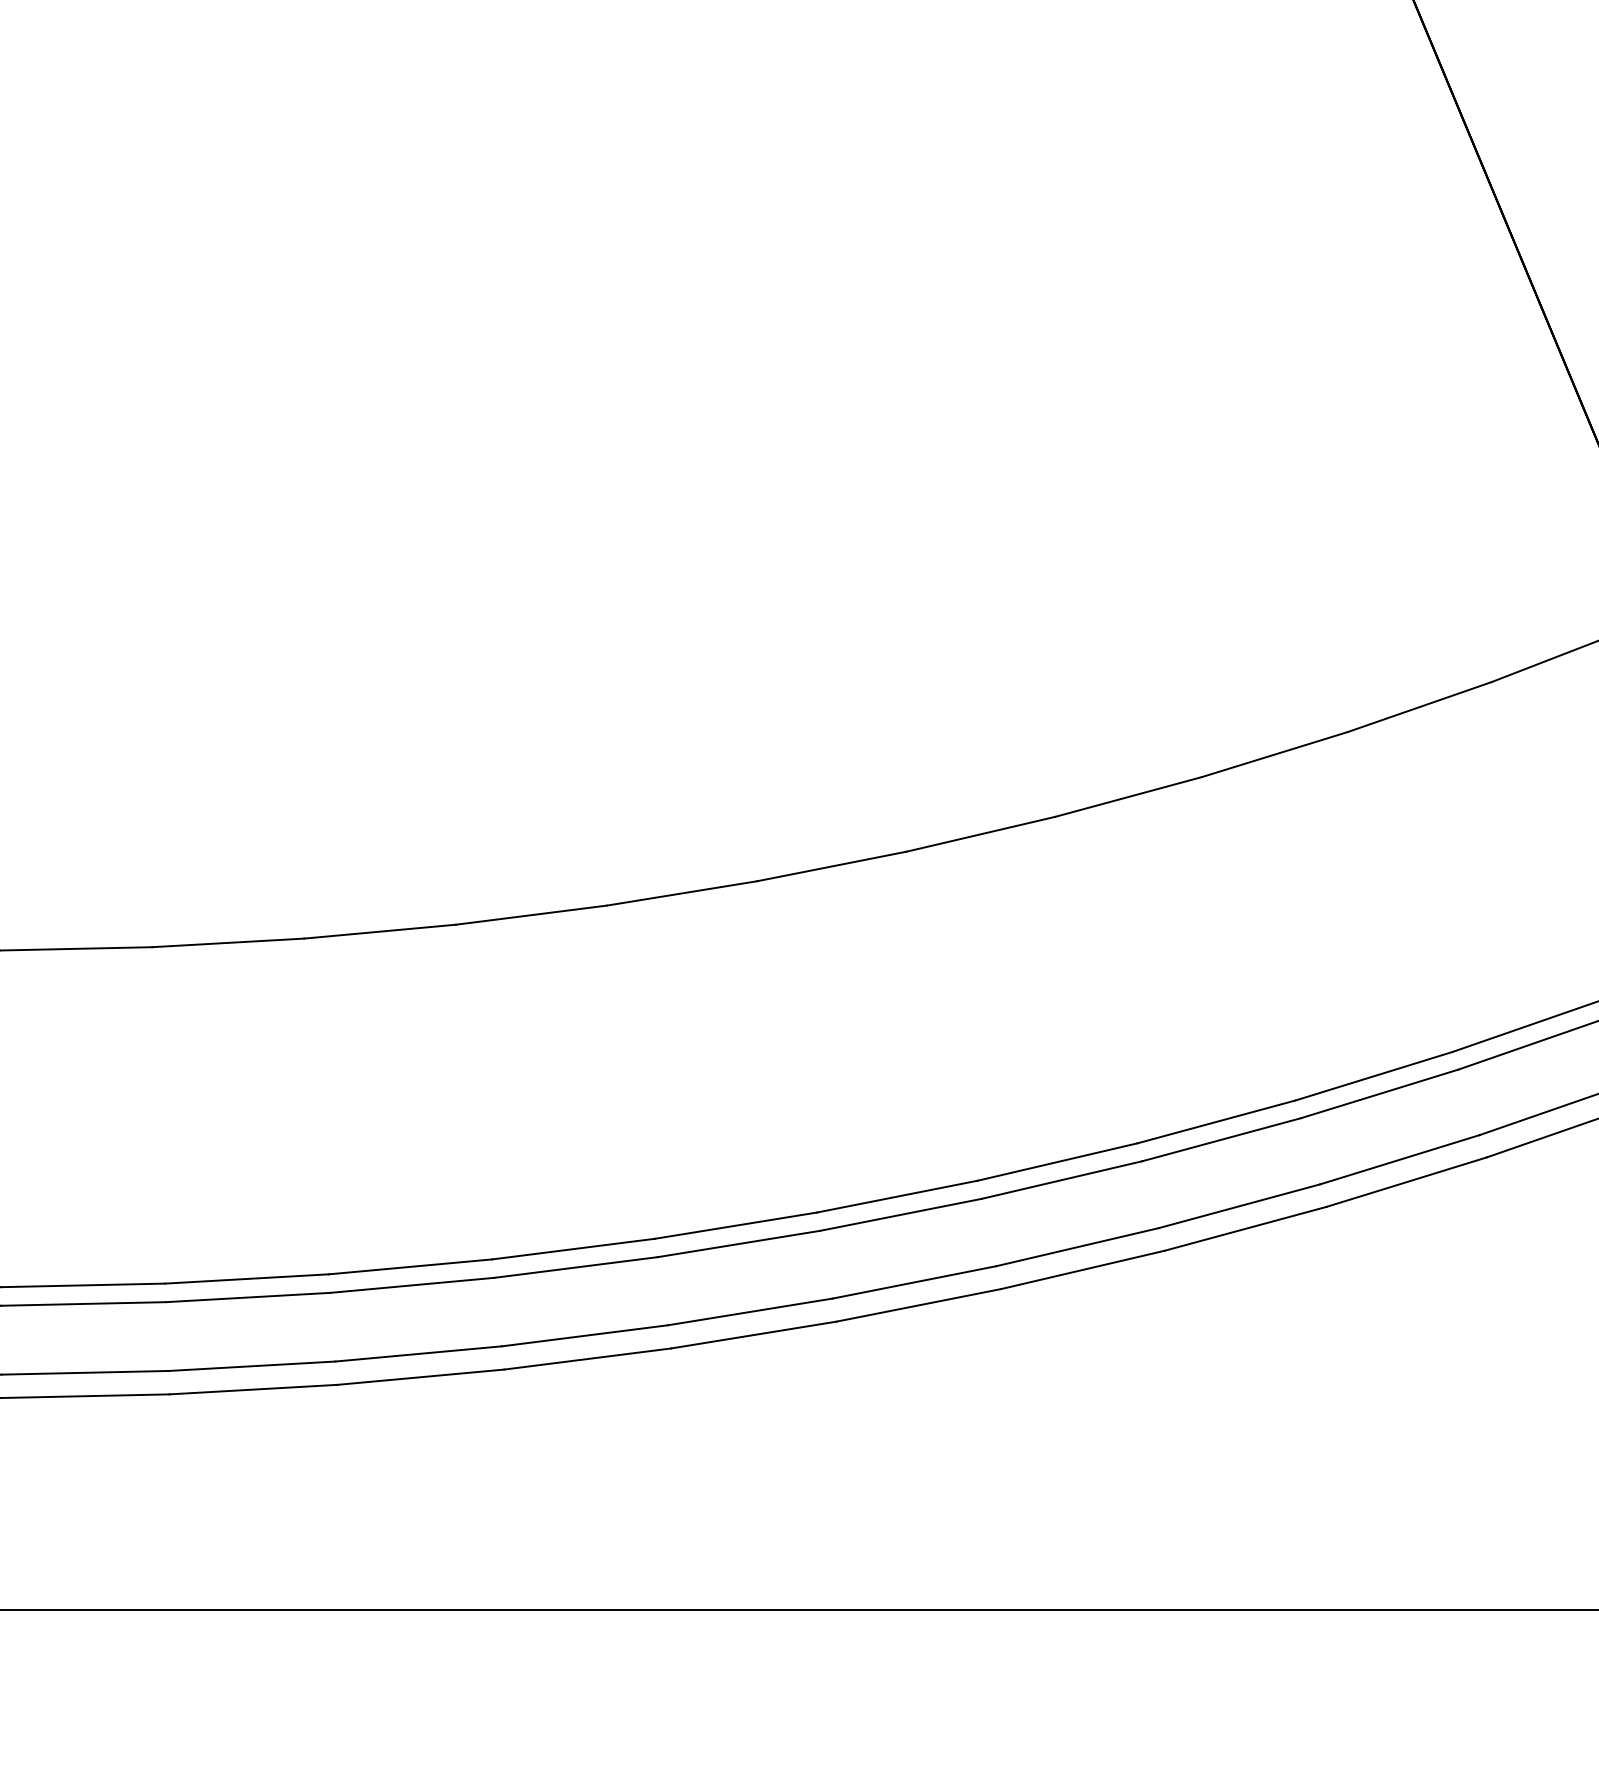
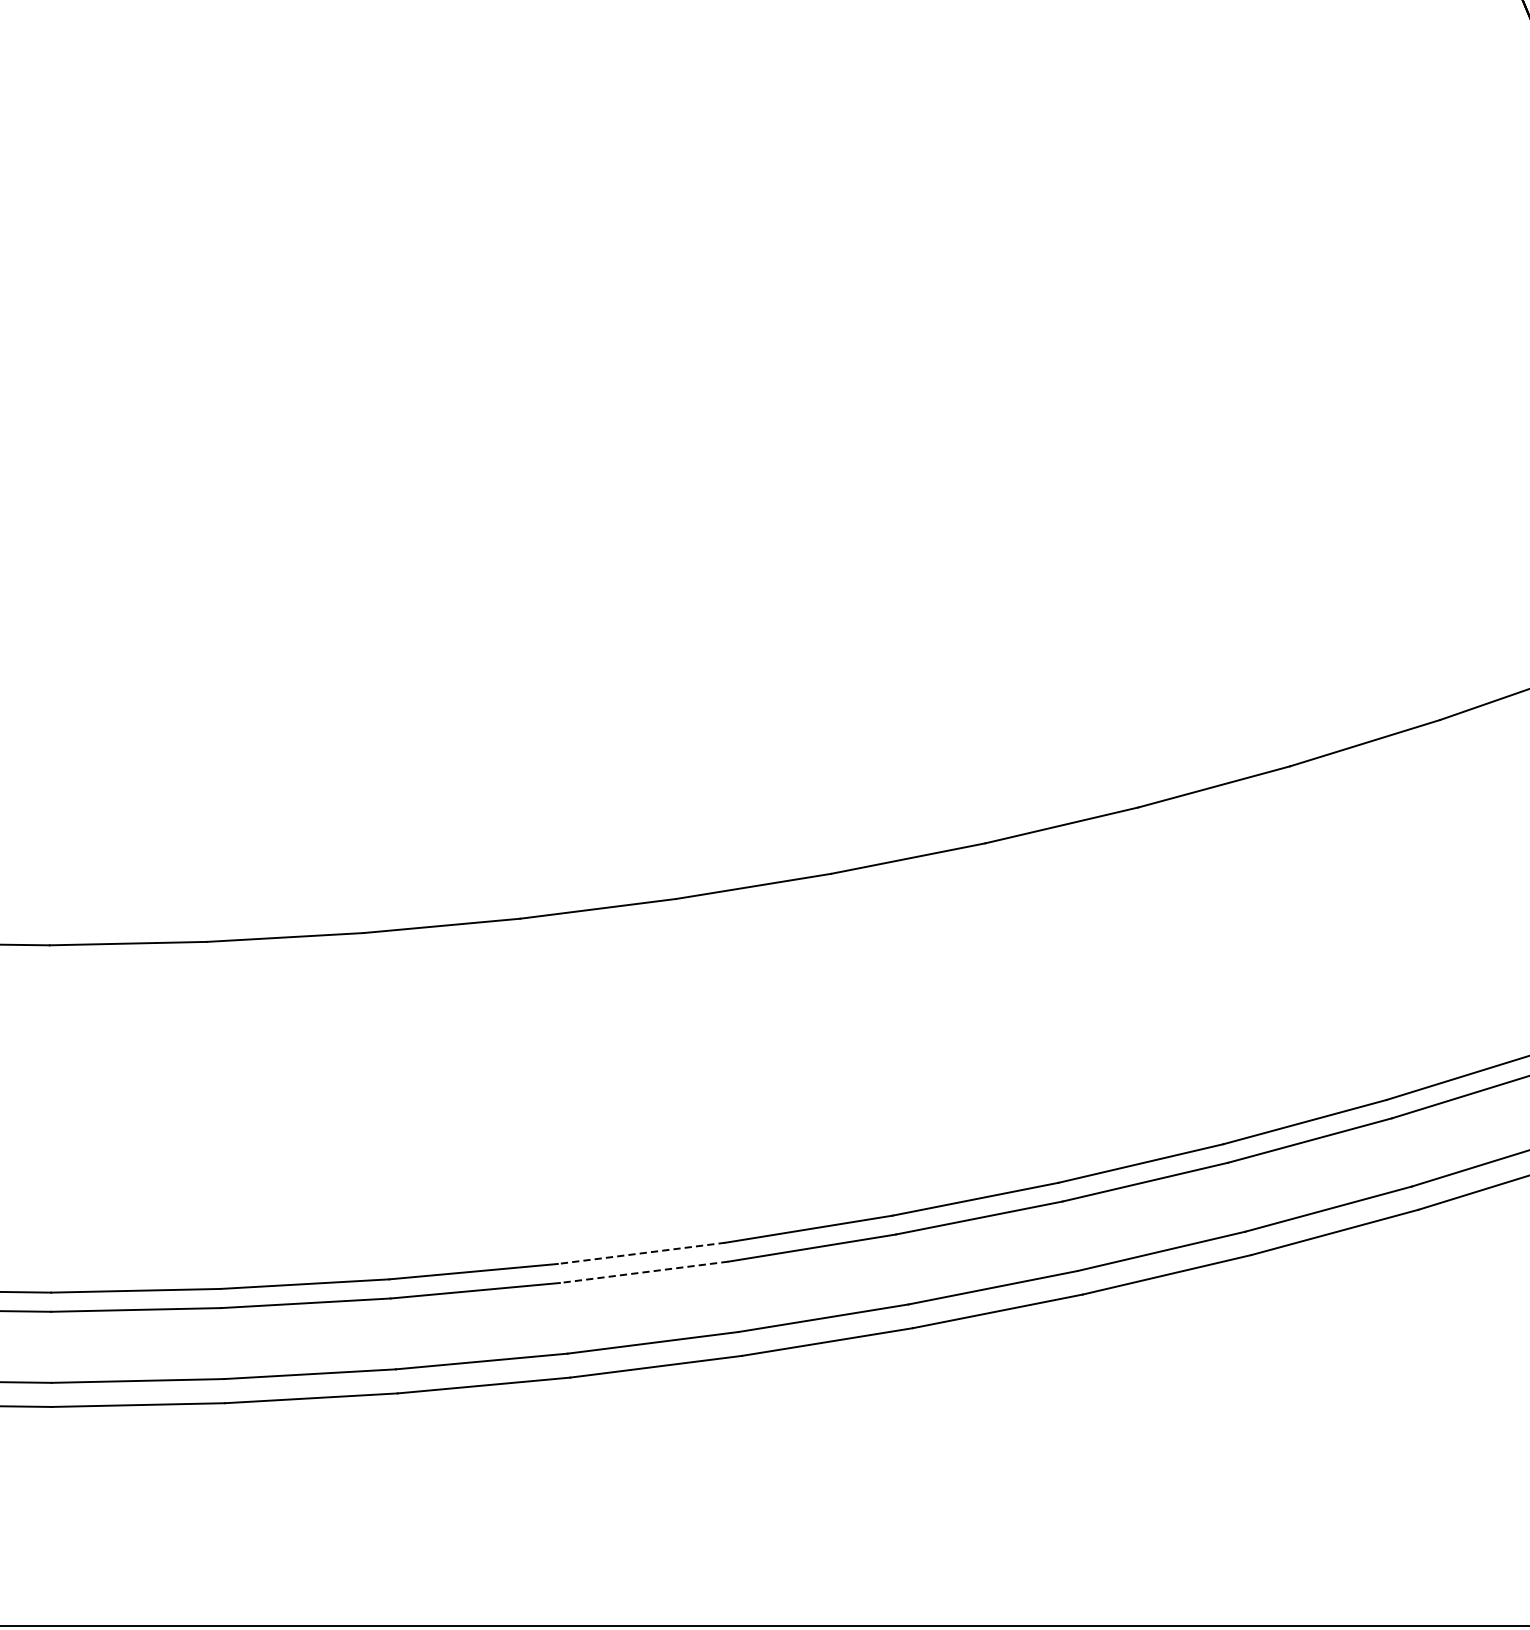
line: (573, 1249) -> (641, 1253), solid -> dashed
line: (575, 1267) -> (643, 1272), solid -> dashed

